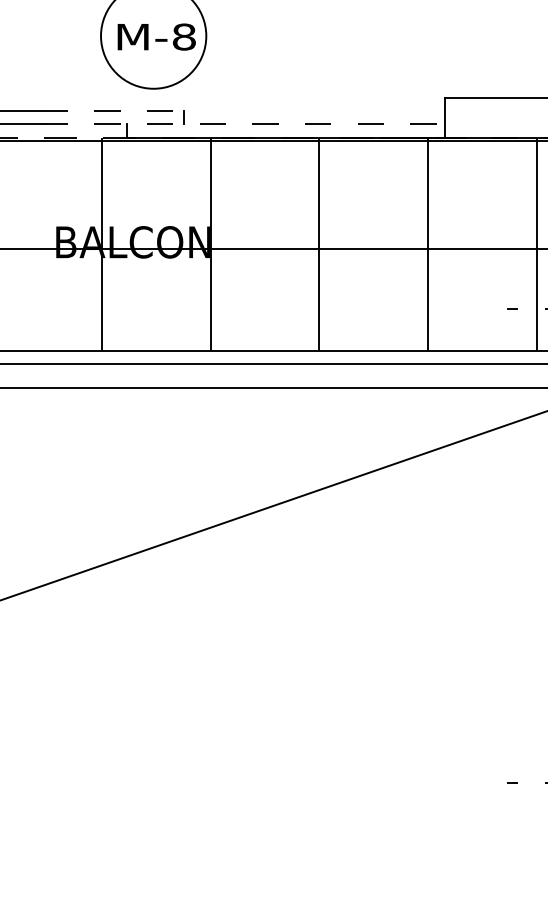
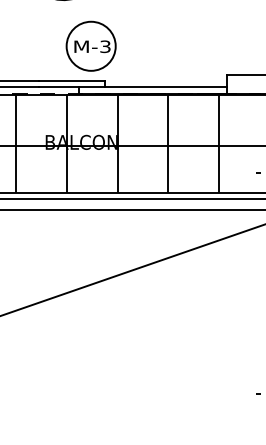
text: (184, 36) -> (105, 46), M-8 -> M-3
line: (113, 111) -> (72, 81), dashed -> solid
line: (244, 124) -> (133, 87), dashed -> solid

